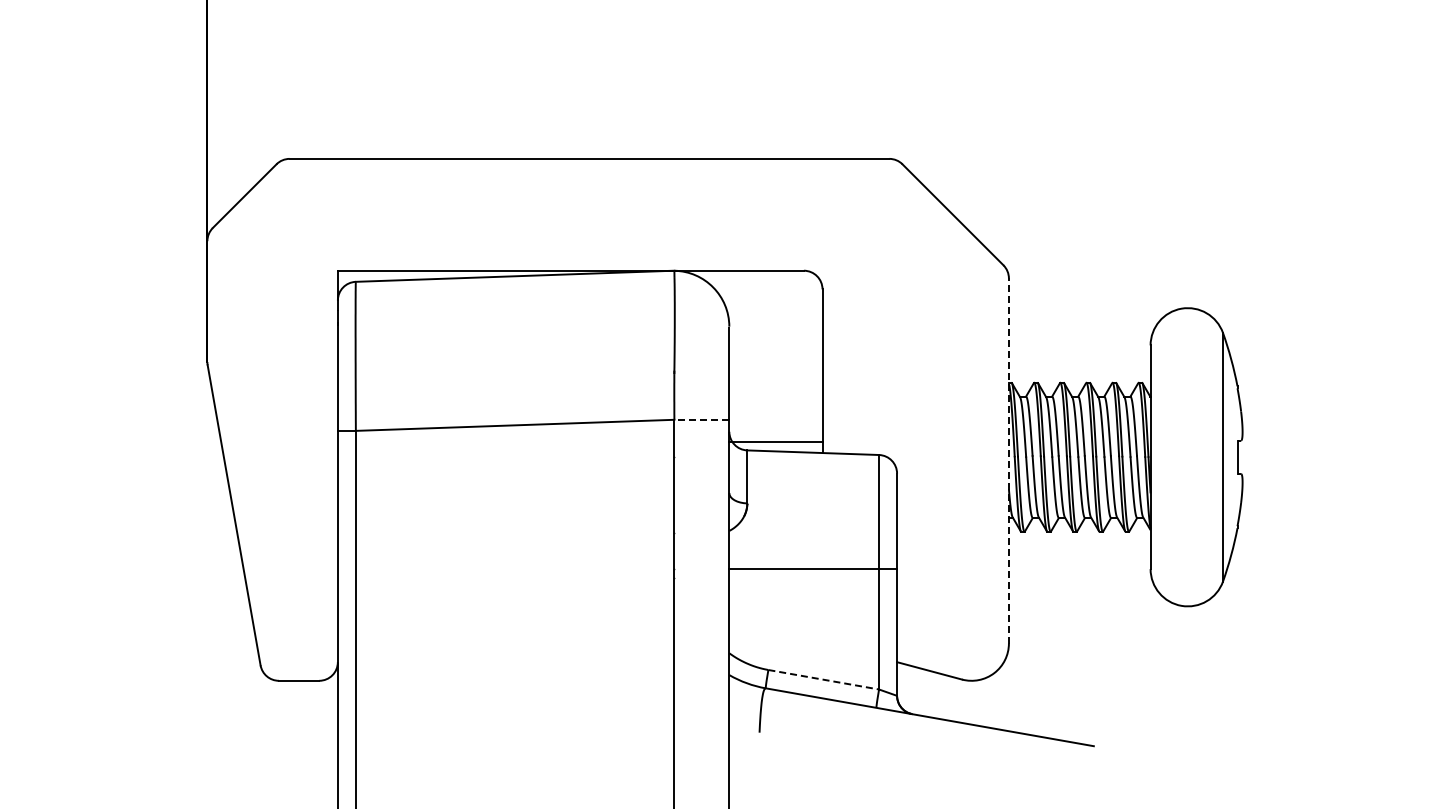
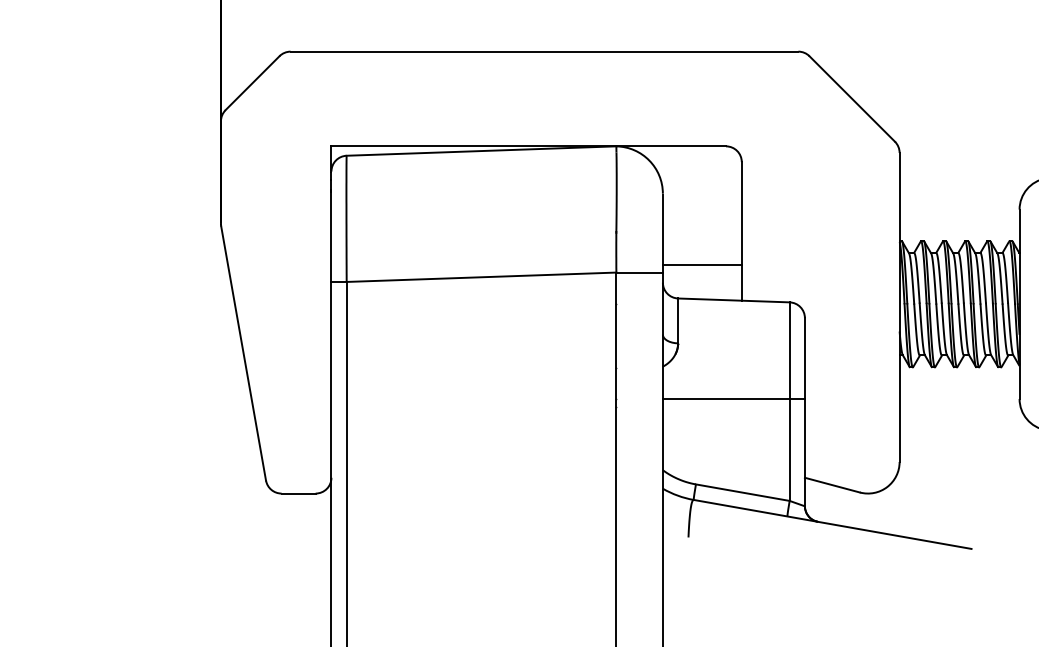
line: (701, 419) -> (639, 272), dashed -> solid
line: (775, 441) -> (701, 264), moved
line: (1008, 461) -> (899, 307), dashed -> solid
line: (824, 679) -> (743, 492), dashed -> solid

